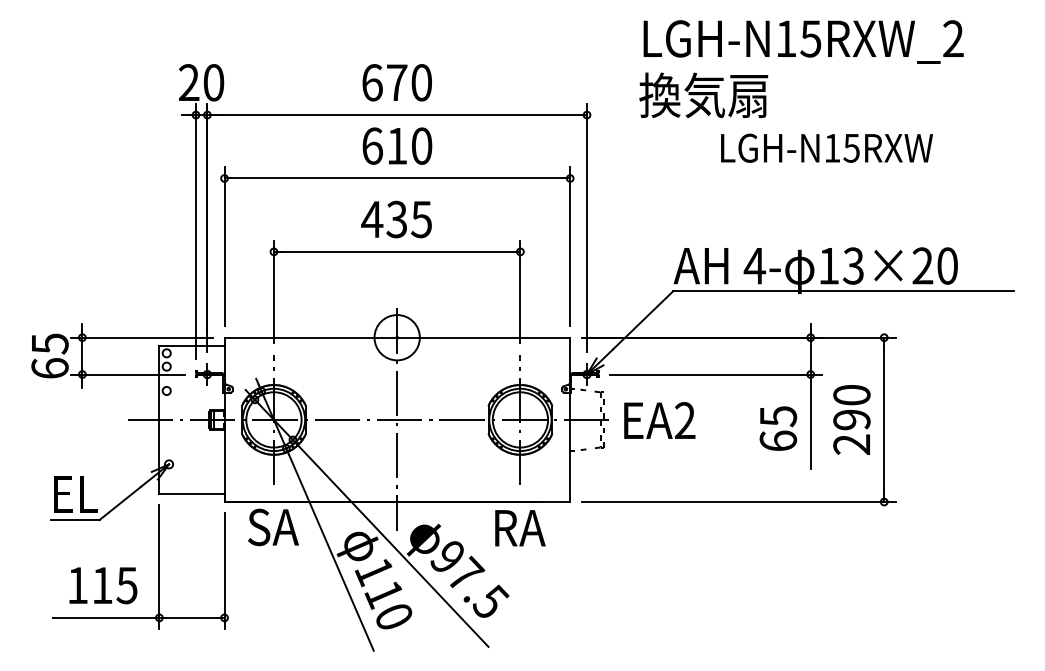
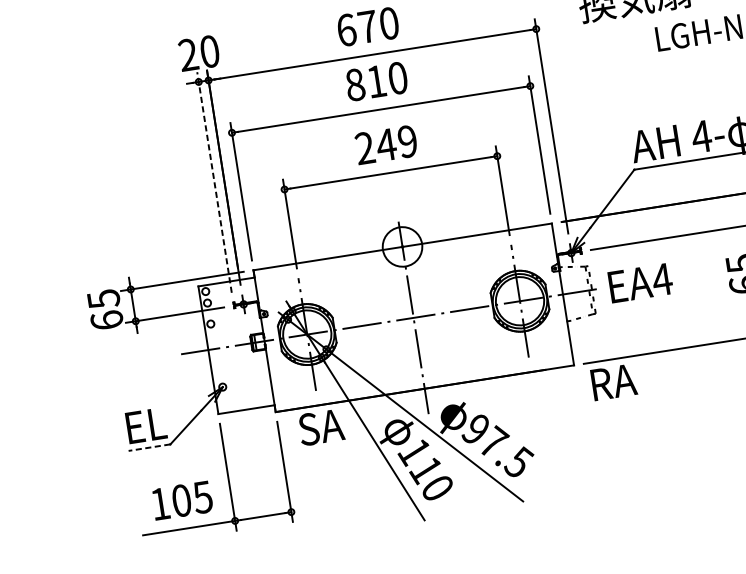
text: (372, 145) -> (355, 84), 610 -> 810
text: (396, 219) -> (385, 144), 435 -> 249
line: (195, 231) -> (214, 182), solid -> dashed
text: (684, 420) -> (661, 279), EA2 -> EA4
line: (74, 519) -> (148, 447), solid -> dashed
text: (520, 528) -> (614, 382), moved
text: (102, 585) -> (181, 500), 115 -> 105

